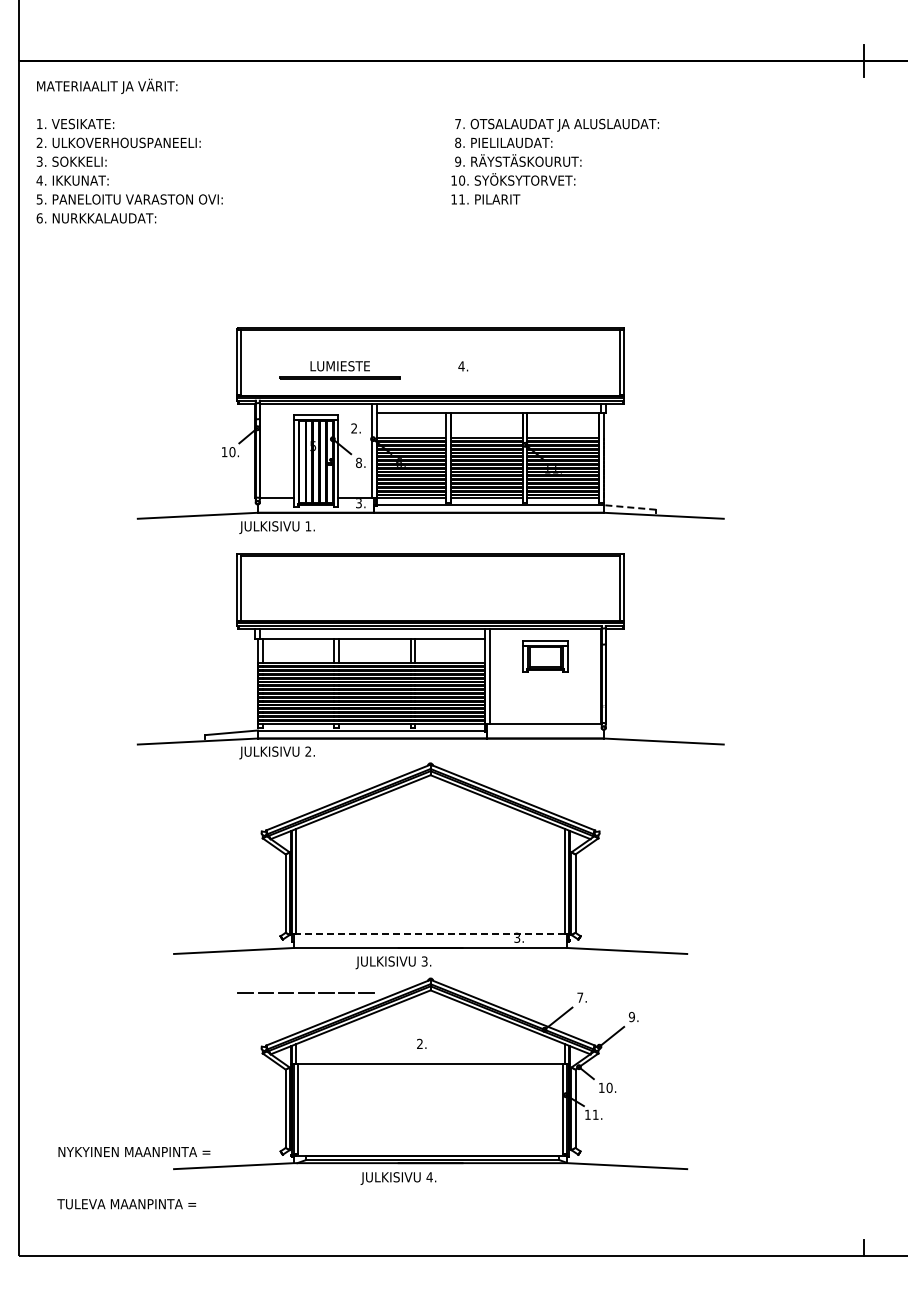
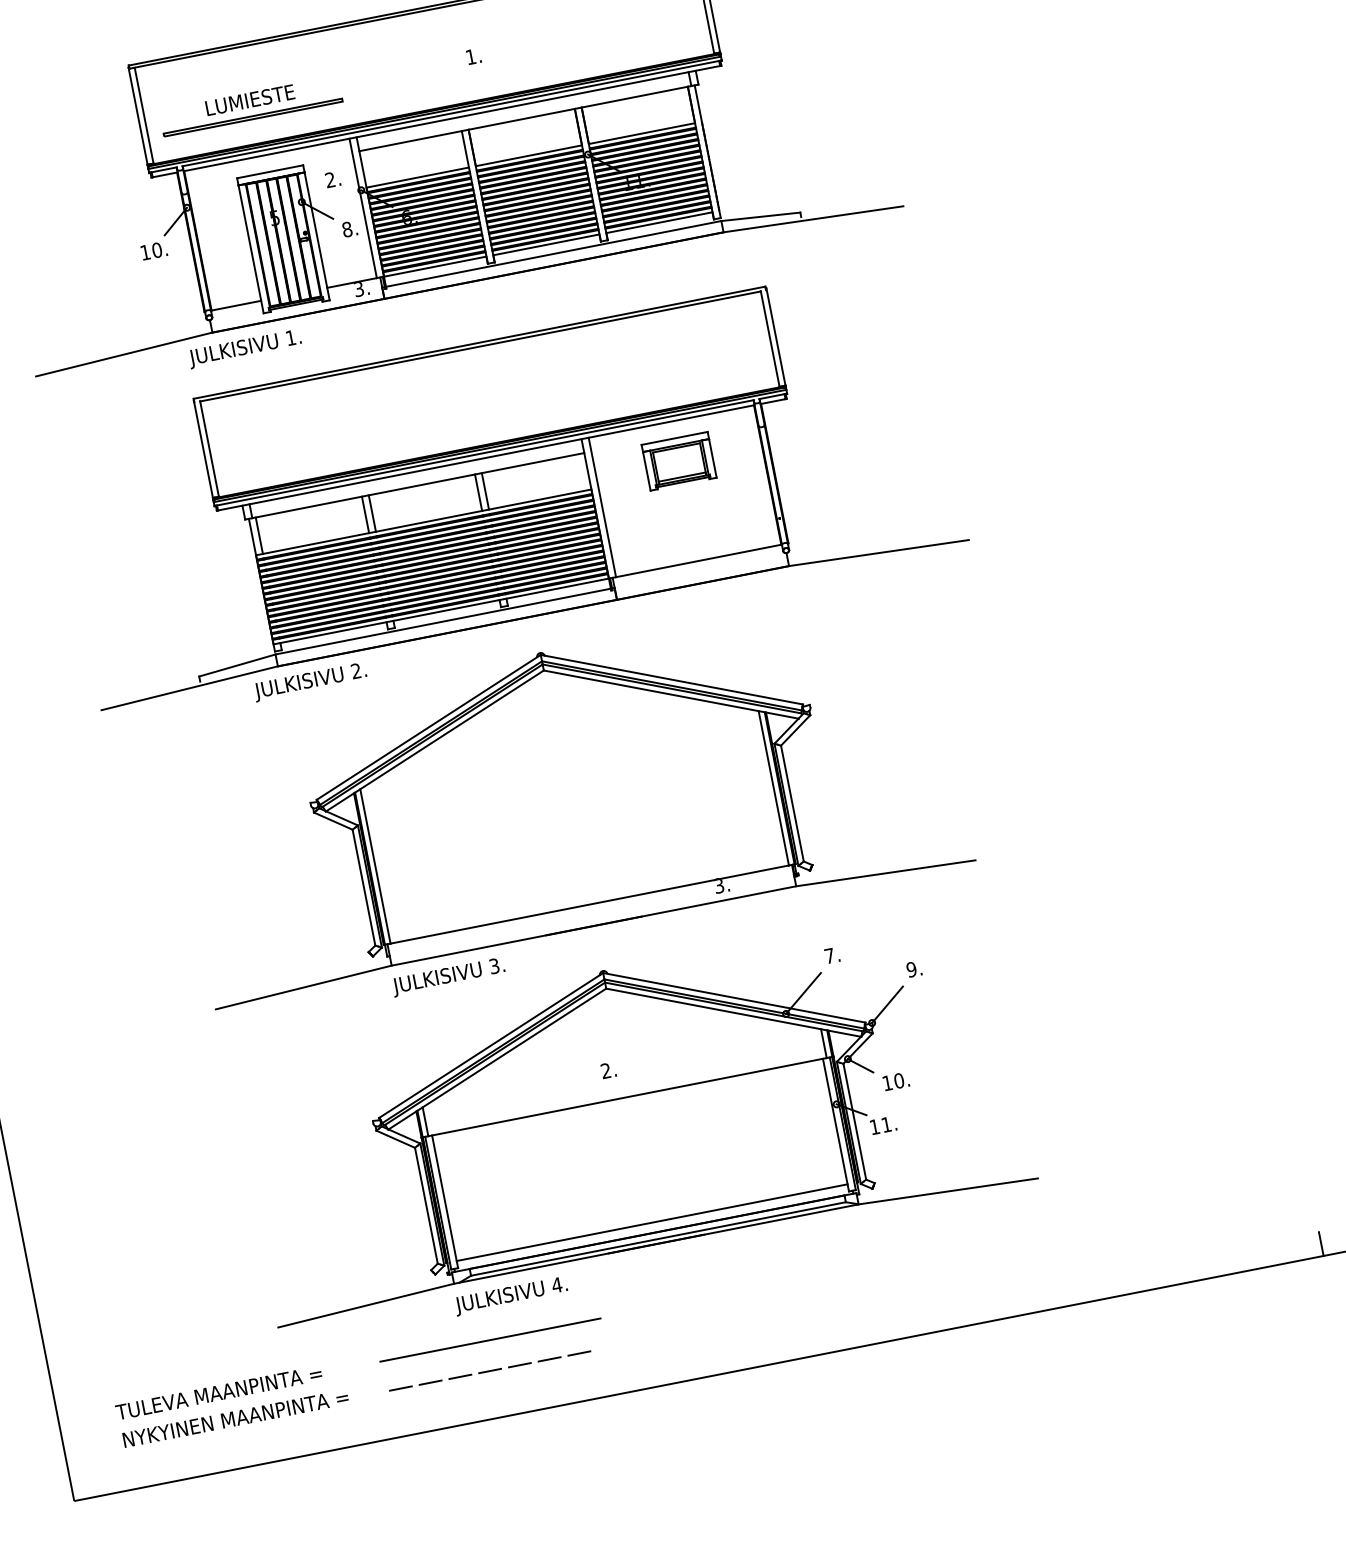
text: (461, 366) -> (470, 57), 4. -> 1.
part: (339, 370) -> (250, 106), moved
line: (629, 507) -> (760, 217), dashed -> solid
line: (430, 933) -> (589, 904), dashed -> solid
text: (393, 962) -> (448, 976), moved
line: (305, 992) -> (489, 1371), moved
line: (430, 1148) -> (651, 1222), added
text: (134, 1151) -> (235, 1417), moved
text: (398, 1178) -> (511, 1296), moved
line: (309, 1204) -> (489, 1340), added

